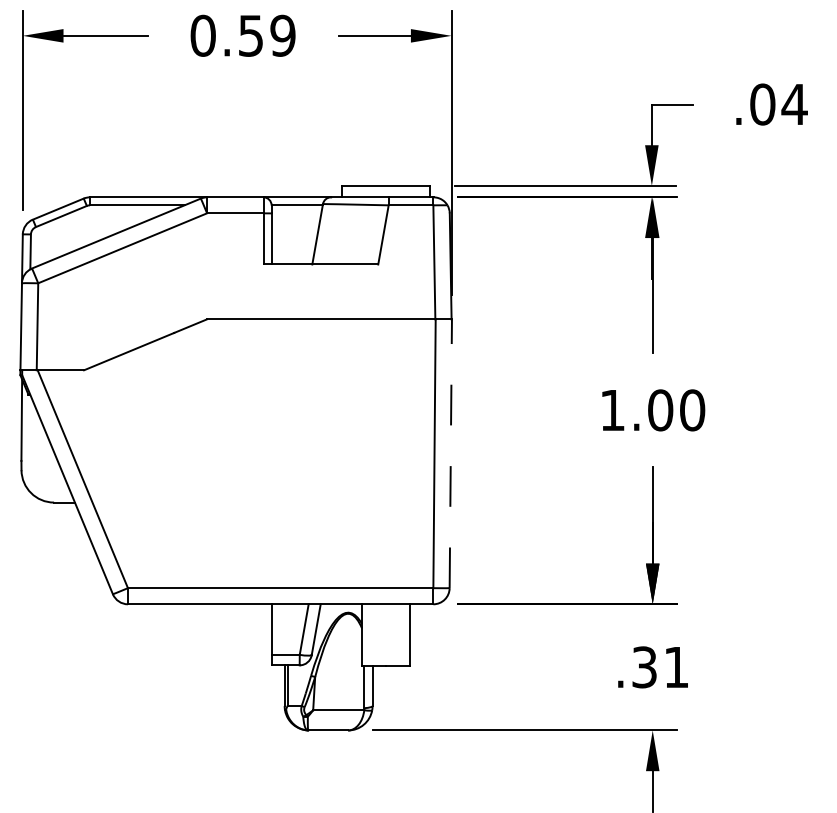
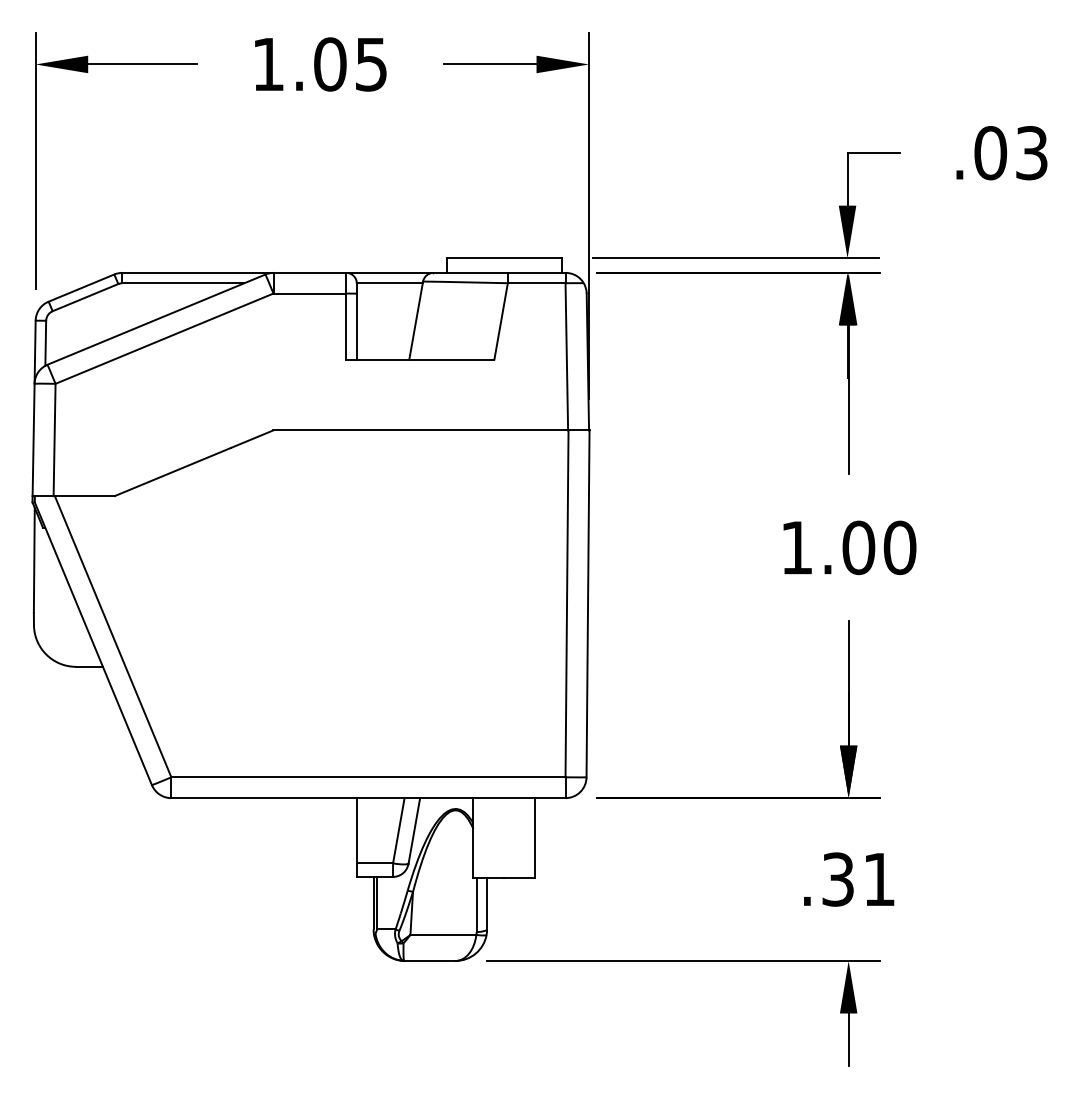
text: (242, 35) -> (319, 64), 0.59 -> 1.05
text: (794, 104) -> (1031, 153), .04 -> .03
line: (451, 453) -> (588, 603), dashed -> solid

